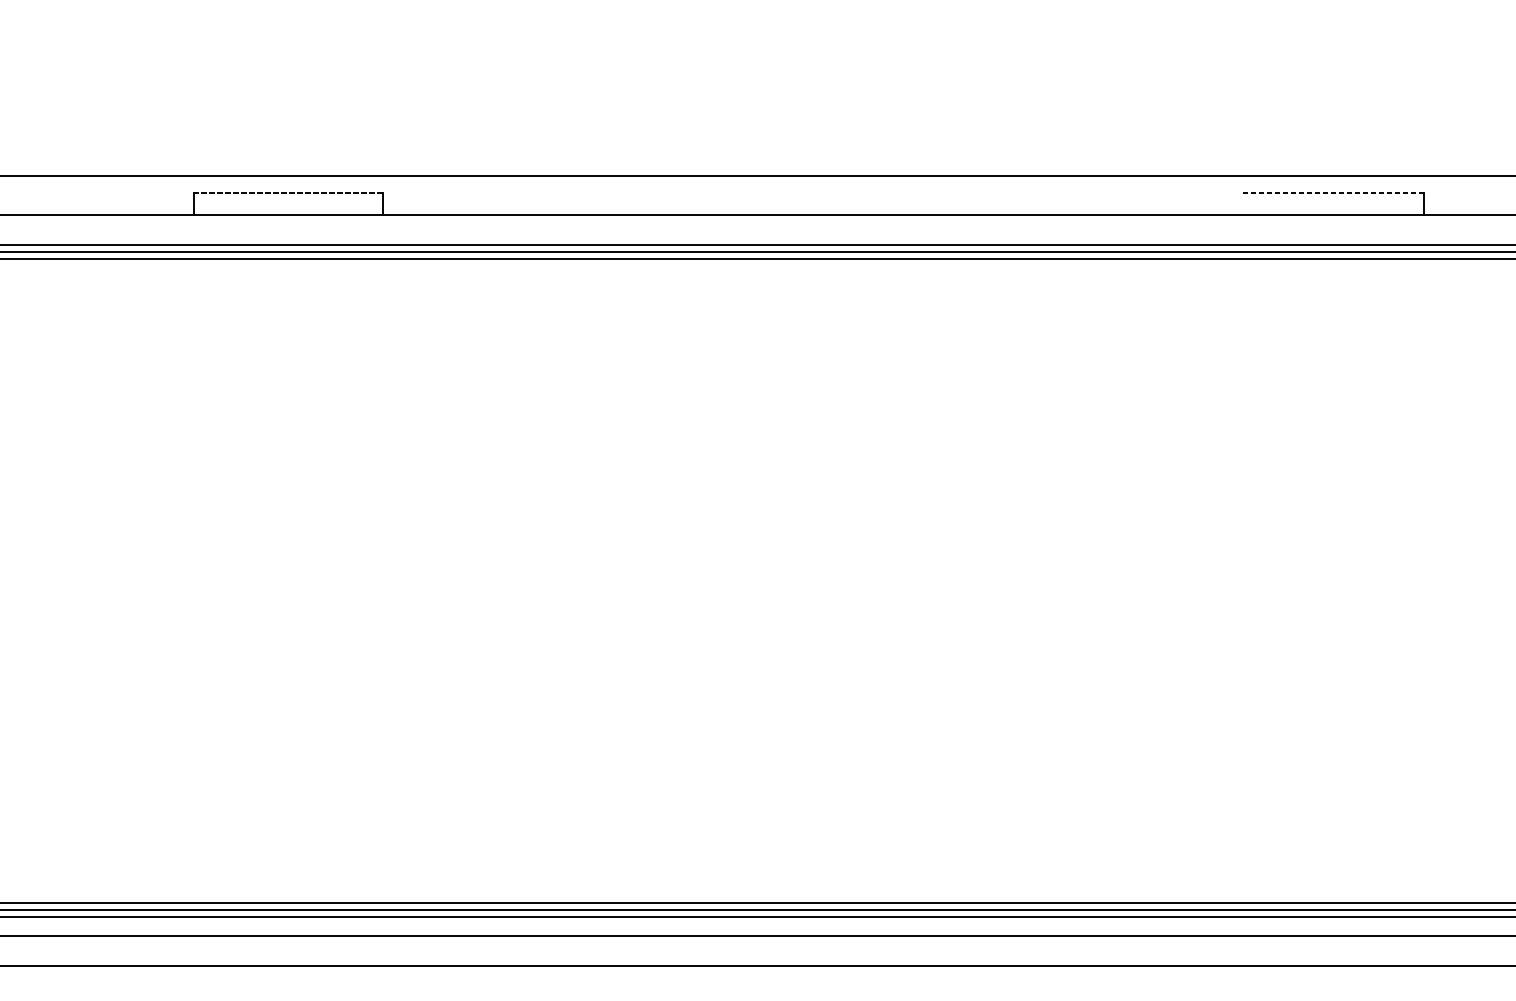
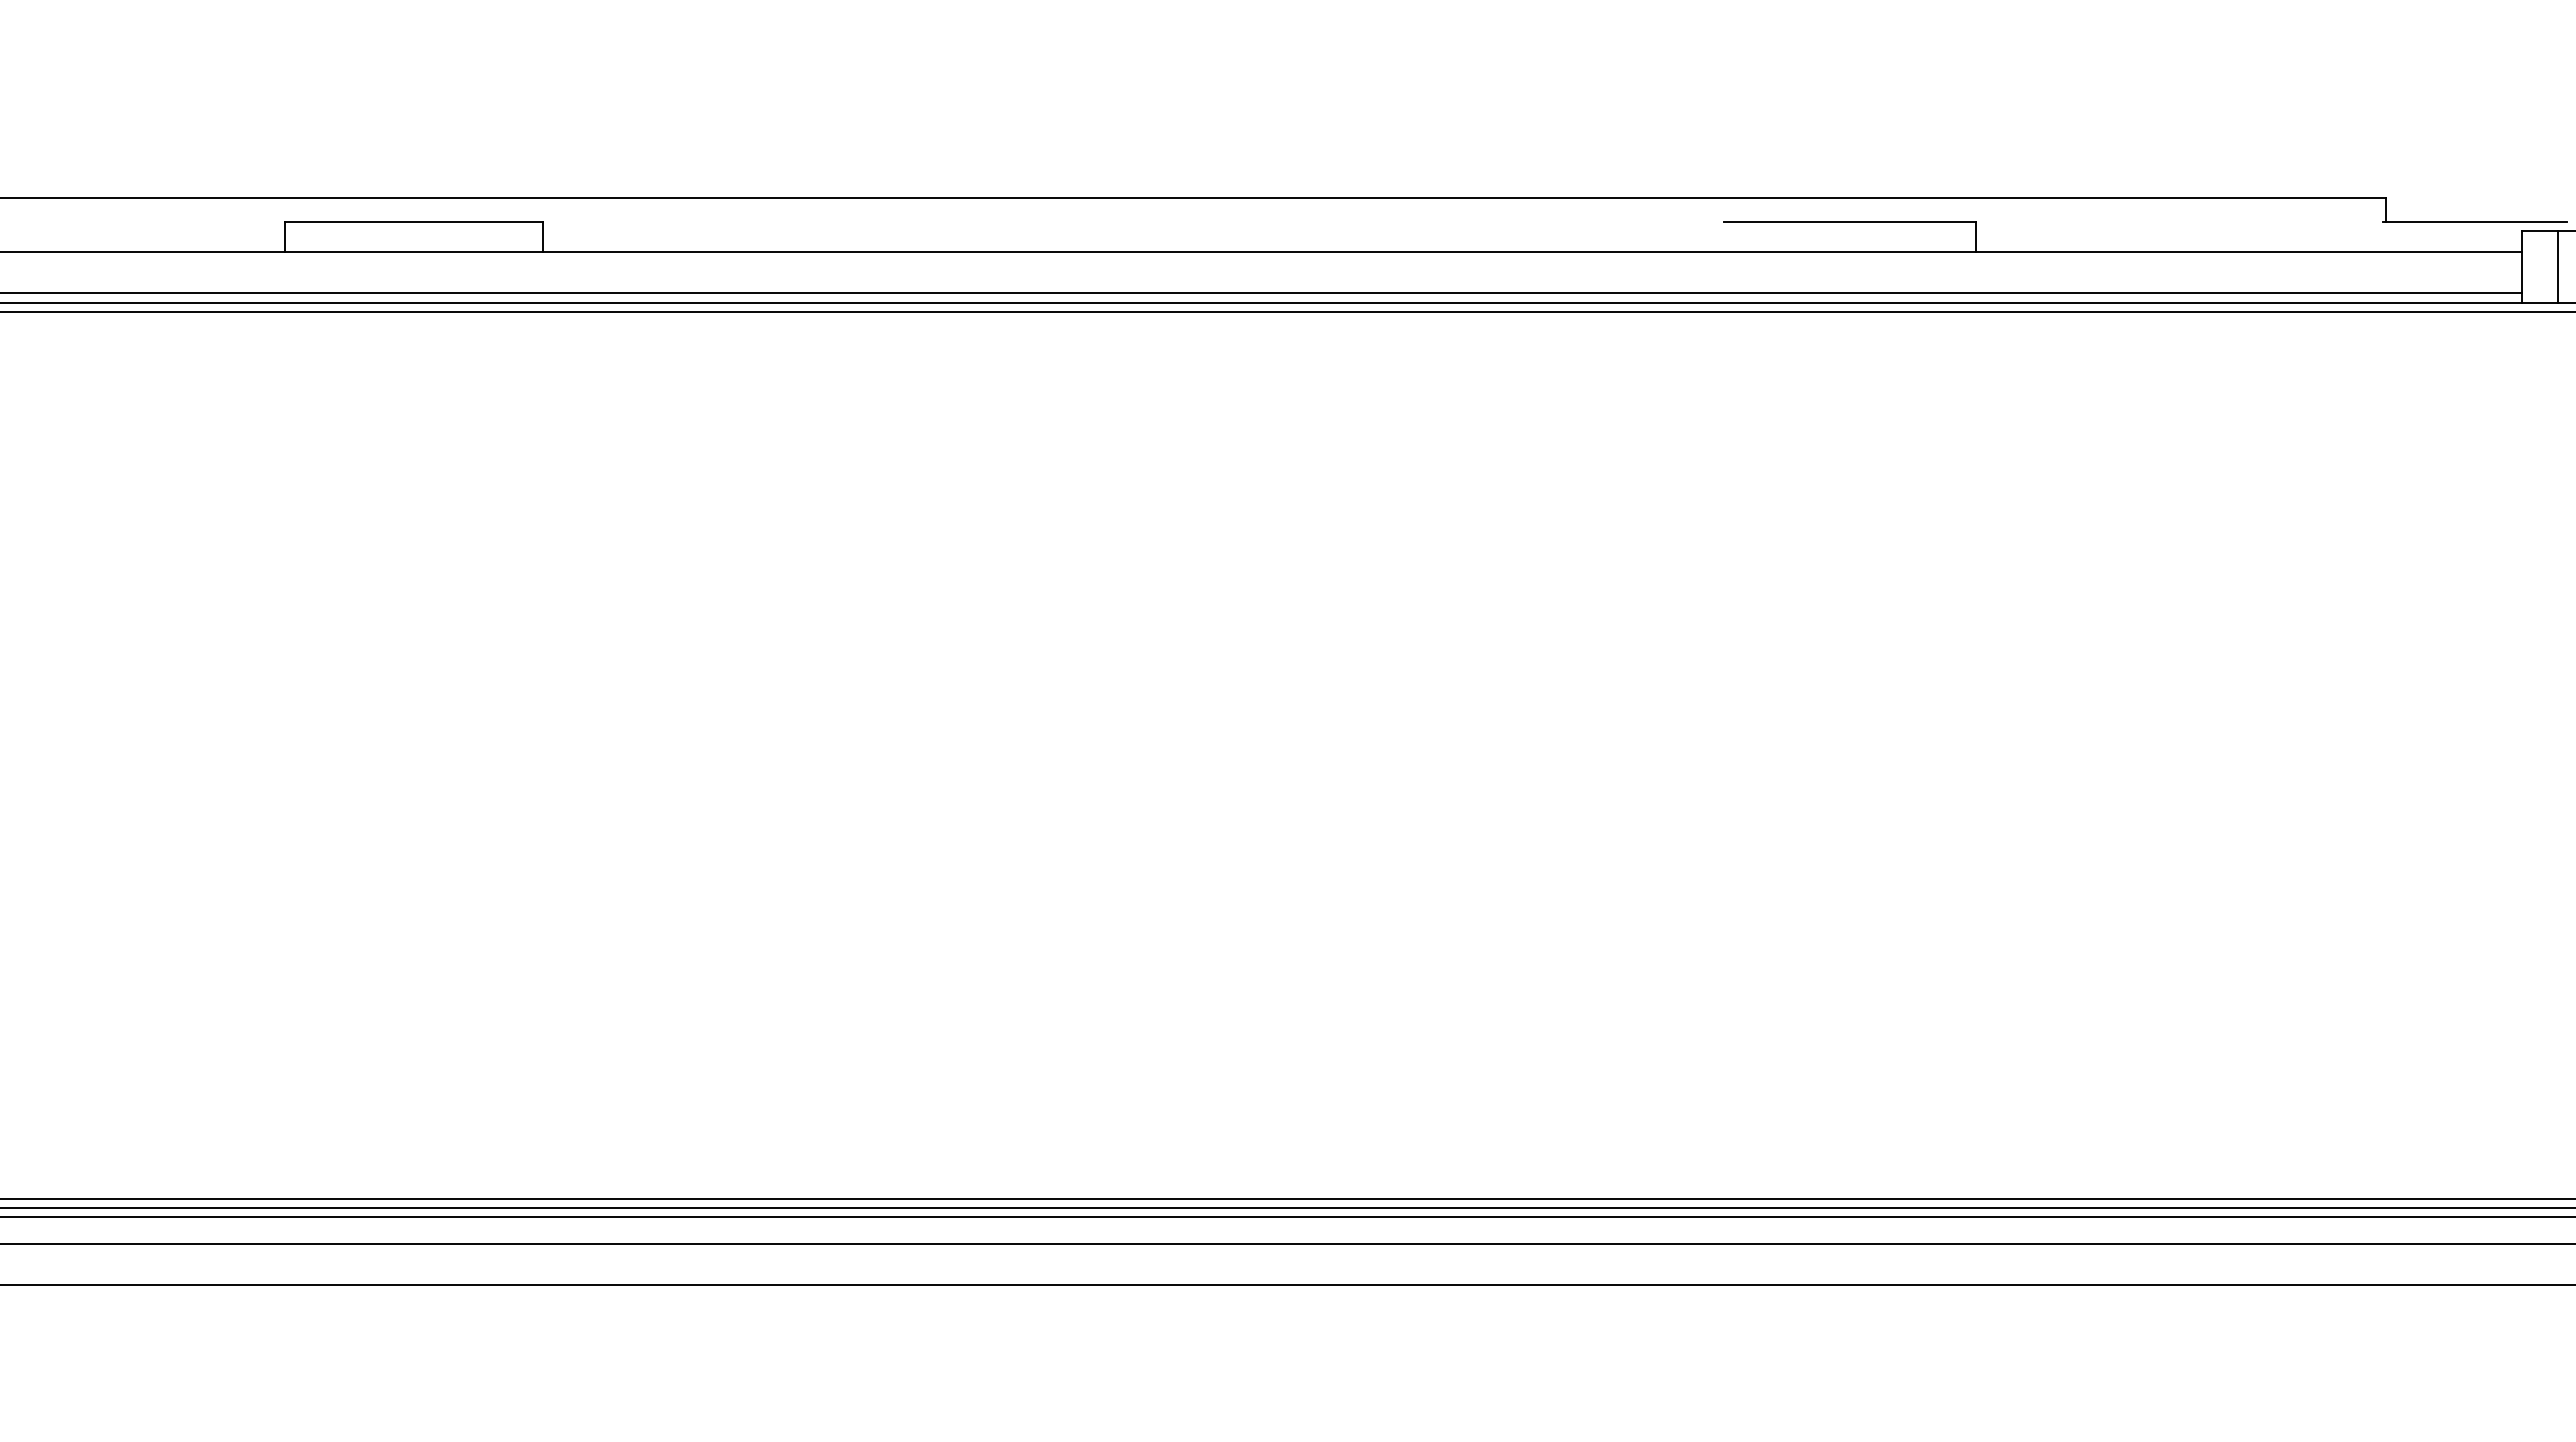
line: (288, 192) -> (413, 221), dashed -> solid
line: (1332, 192) -> (1849, 221), dashed -> solid

